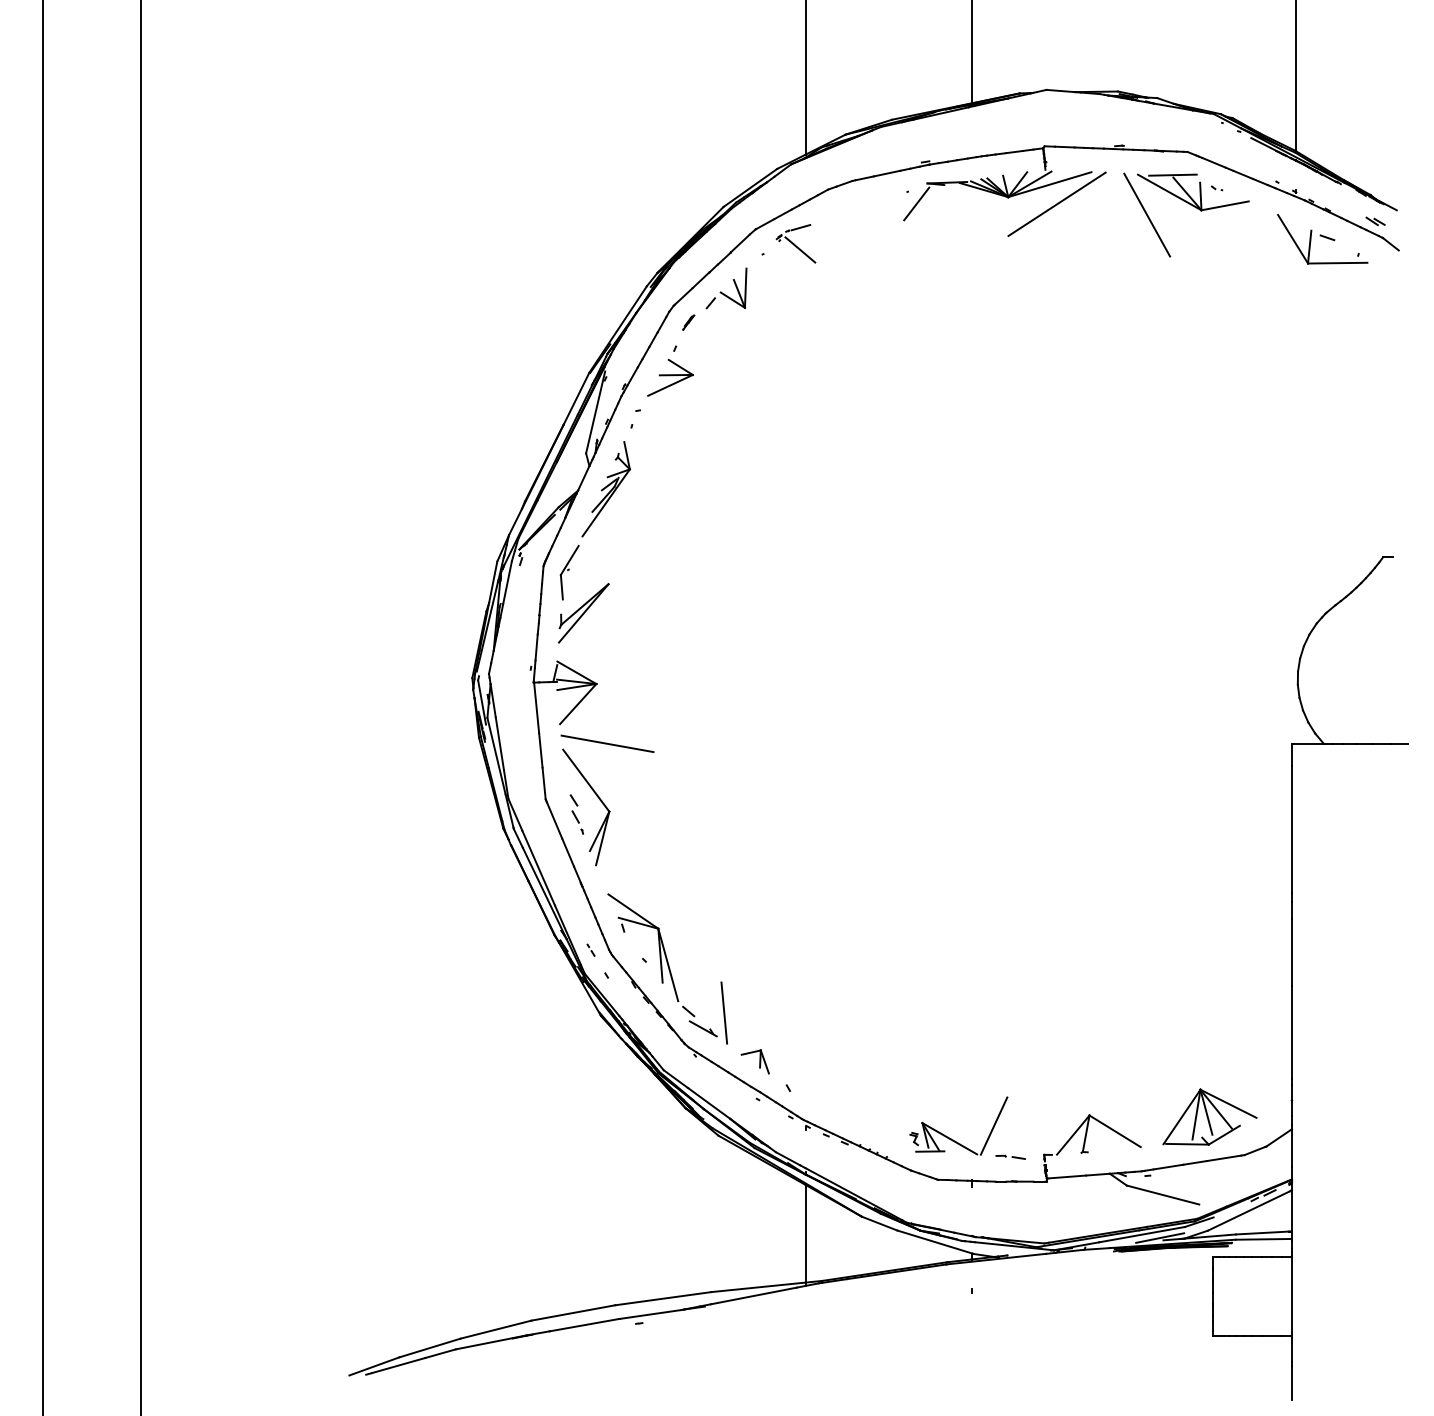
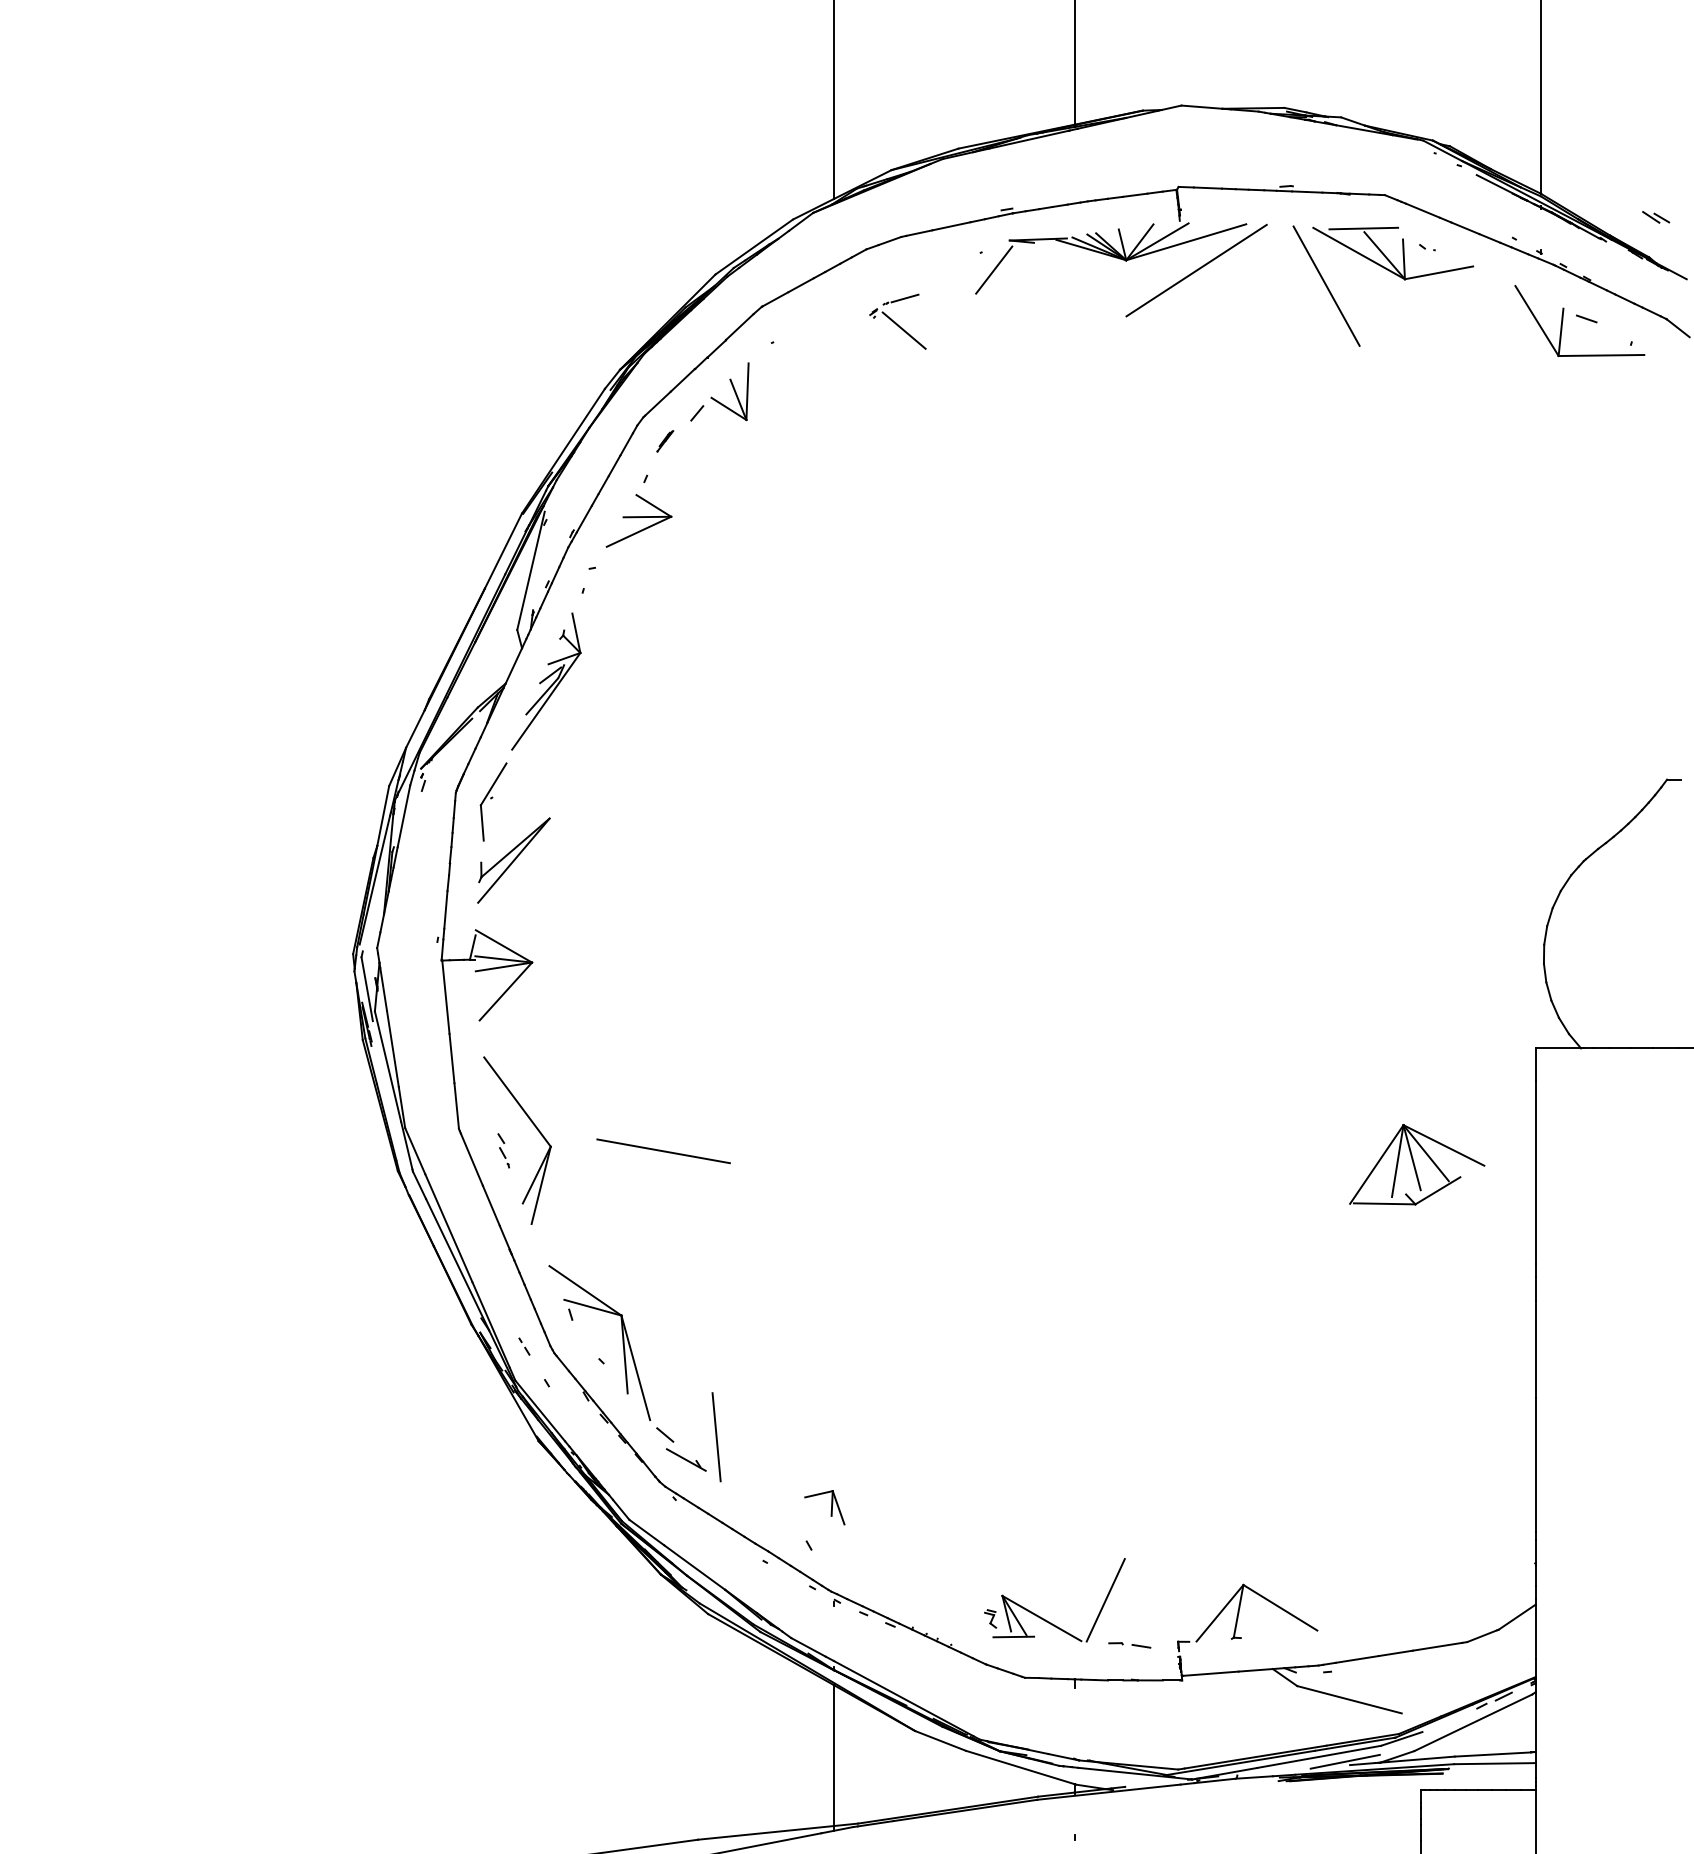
part: (1375, 220) -> (1655, 216), moved
part: (795, 243) -> (897, 321), moved
line: (607, 743) -> (663, 1150), moved
part: (576, 814) -> (503, 1150), size x0.6
part: (754, 1061) -> (823, 1507), moved
part: (1209, 1116) -> (1416, 1163), moved

